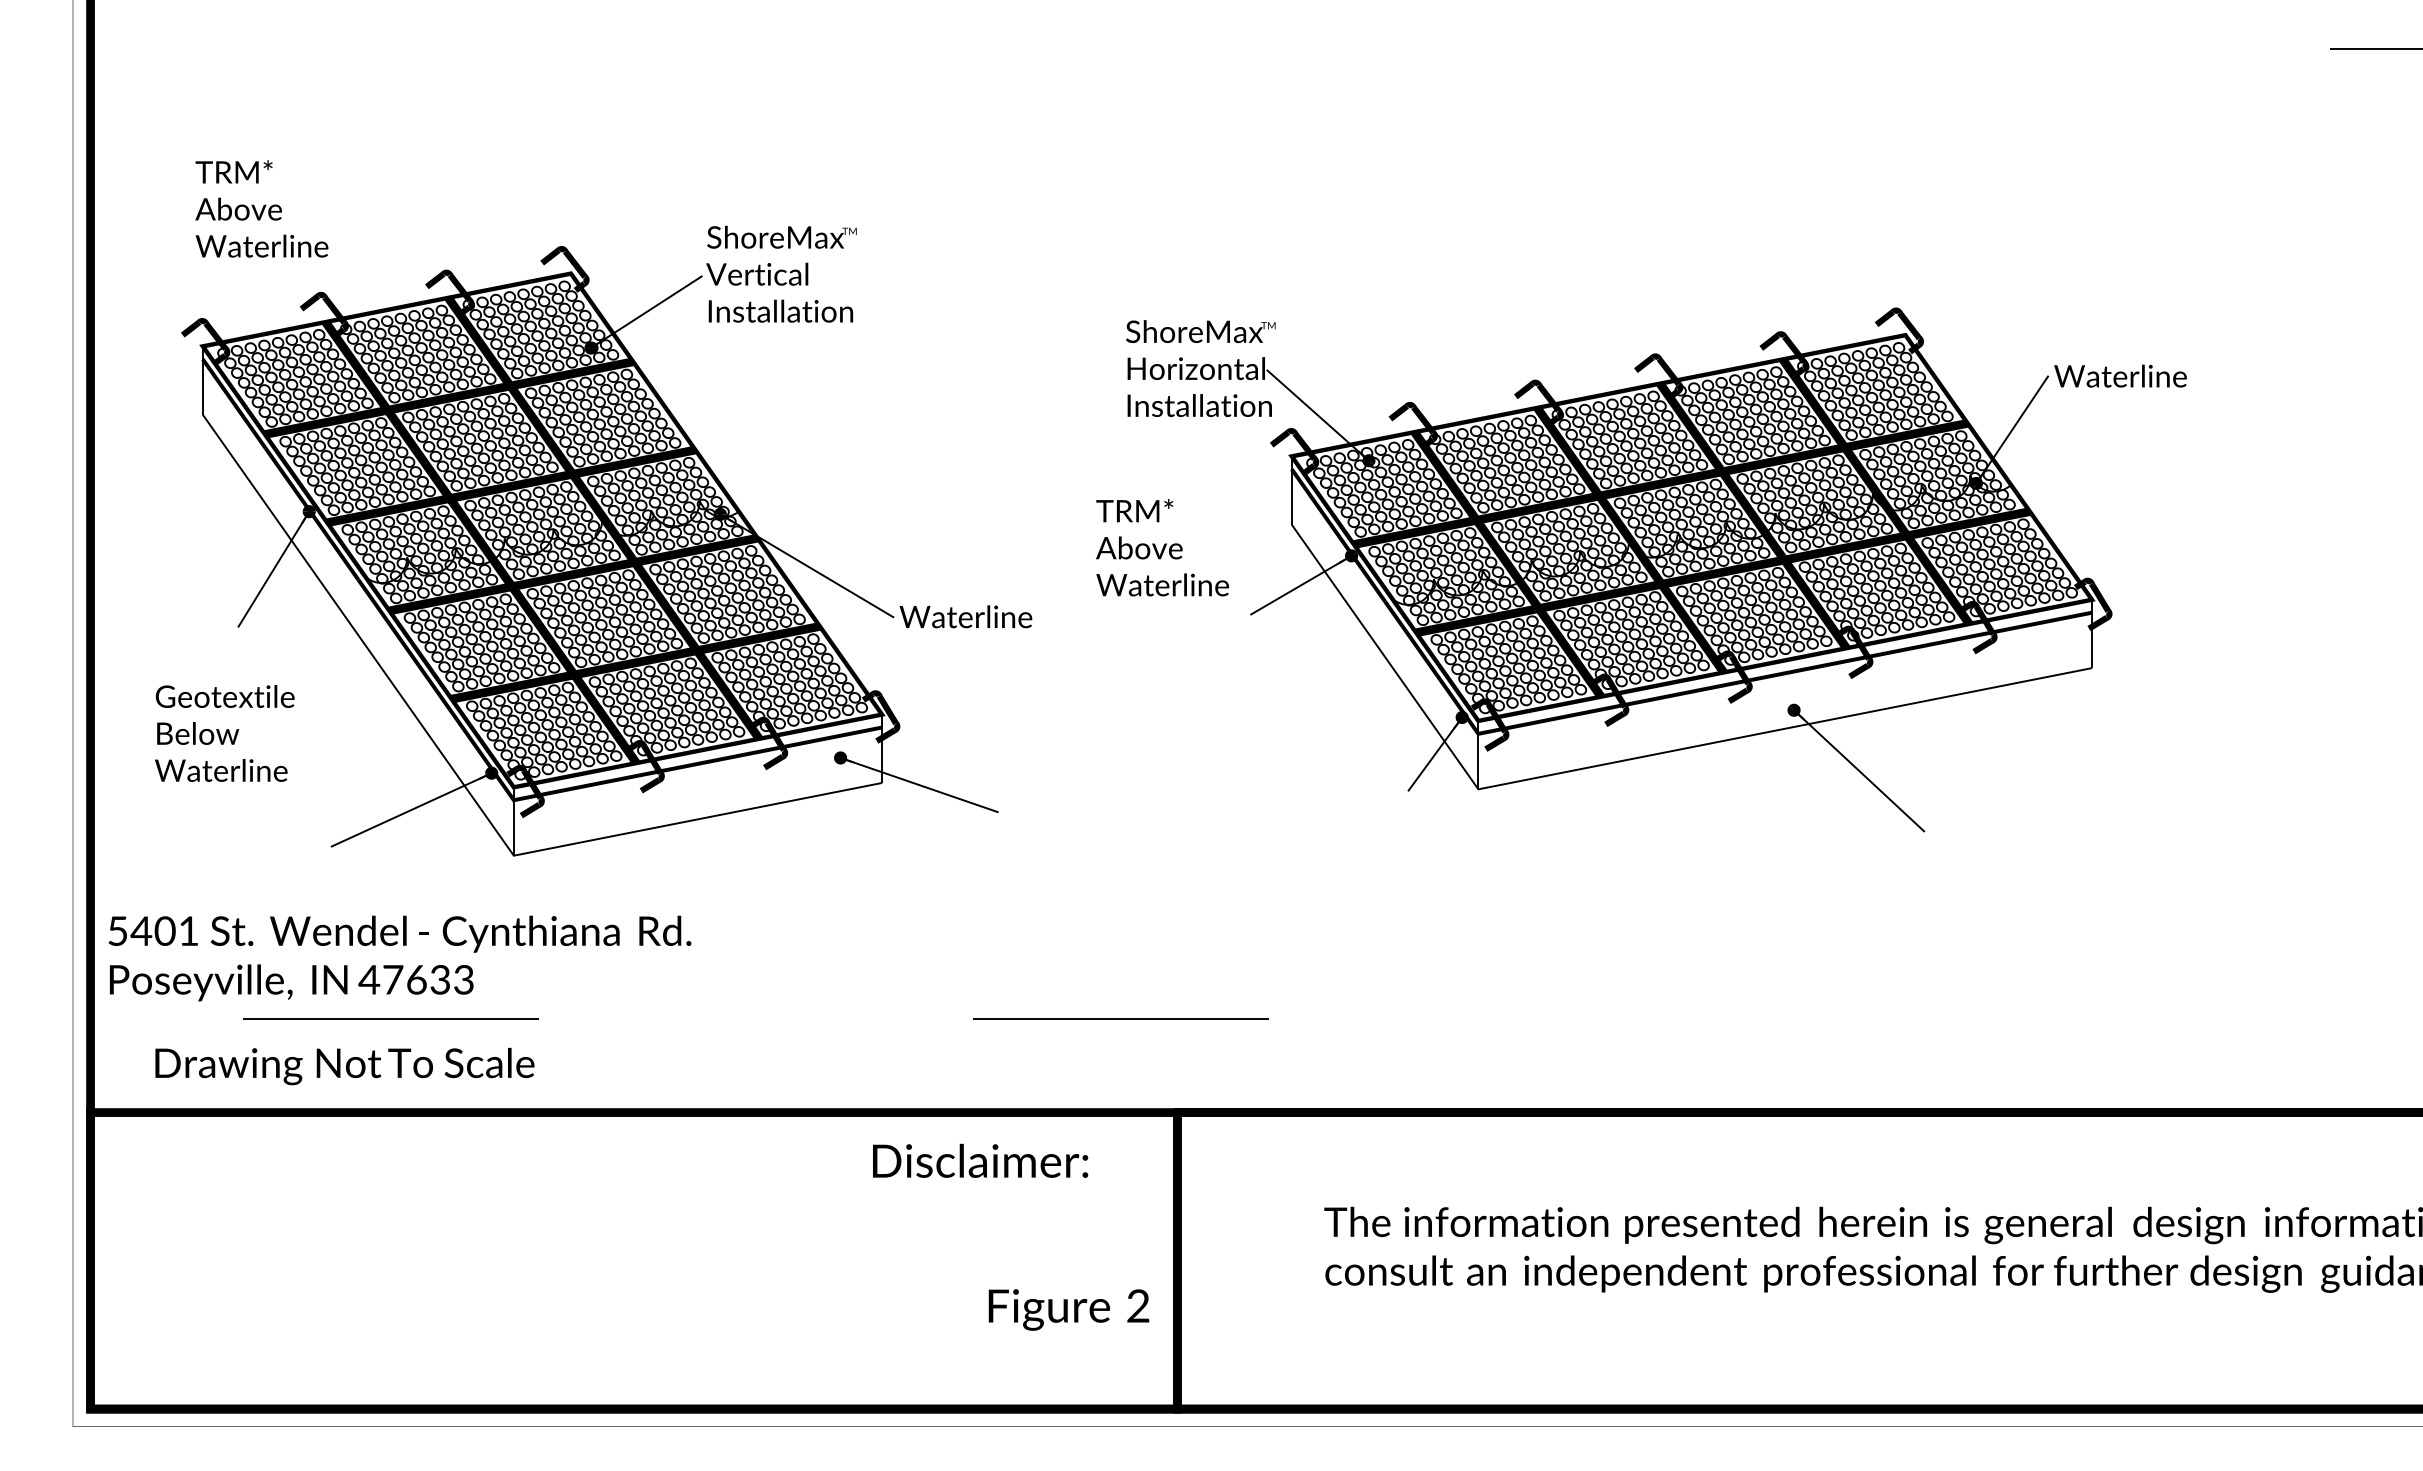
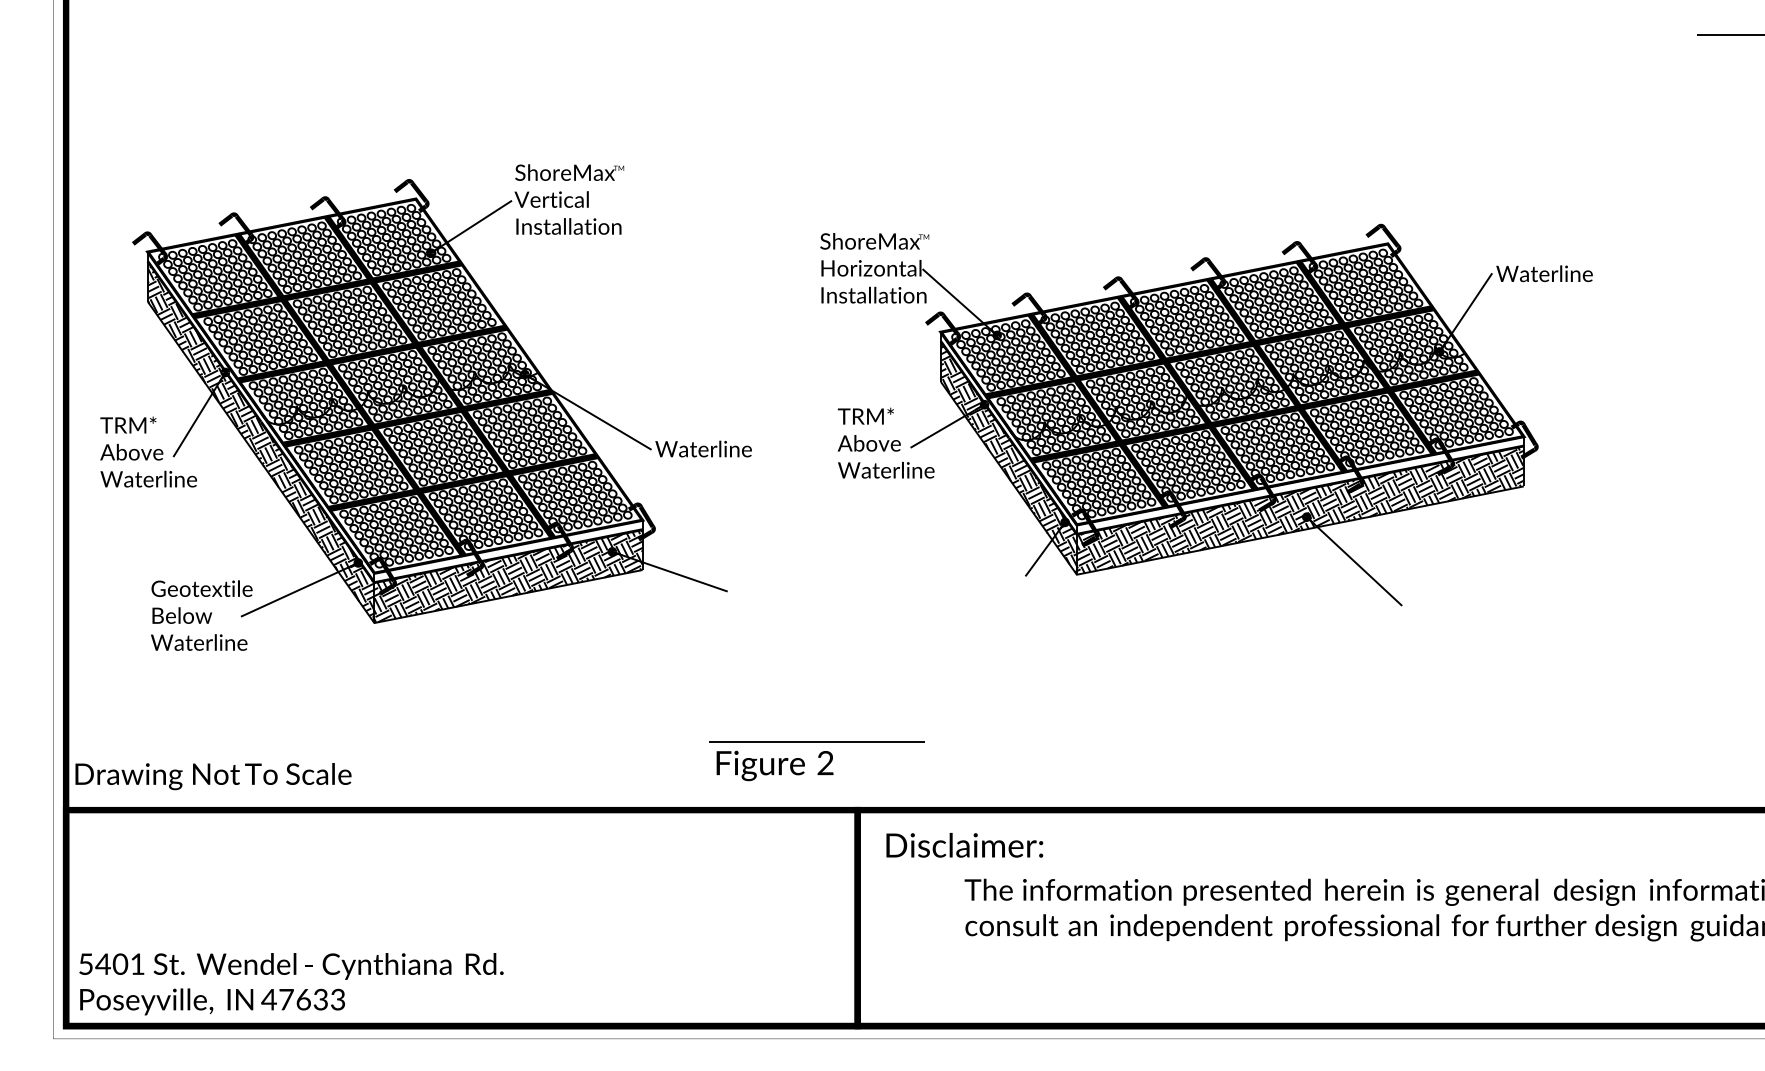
text: (261, 208) -> (148, 451), moved
text: (1162, 547) -> (886, 443), moved
hatch: (542, 608) -> (395, 443), added
hatch: (1691, 628) -> (1232, 457), added
text: (224, 733) -> (201, 615), moved
text: (399, 958) -> (291, 984), moved
line: (390, 1018) -> (284, 741), removed
text: (344, 1066) -> (213, 776), moved
text: (980, 1160) -> (964, 845), moved
text: (1068, 1309) -> (774, 765), moved

